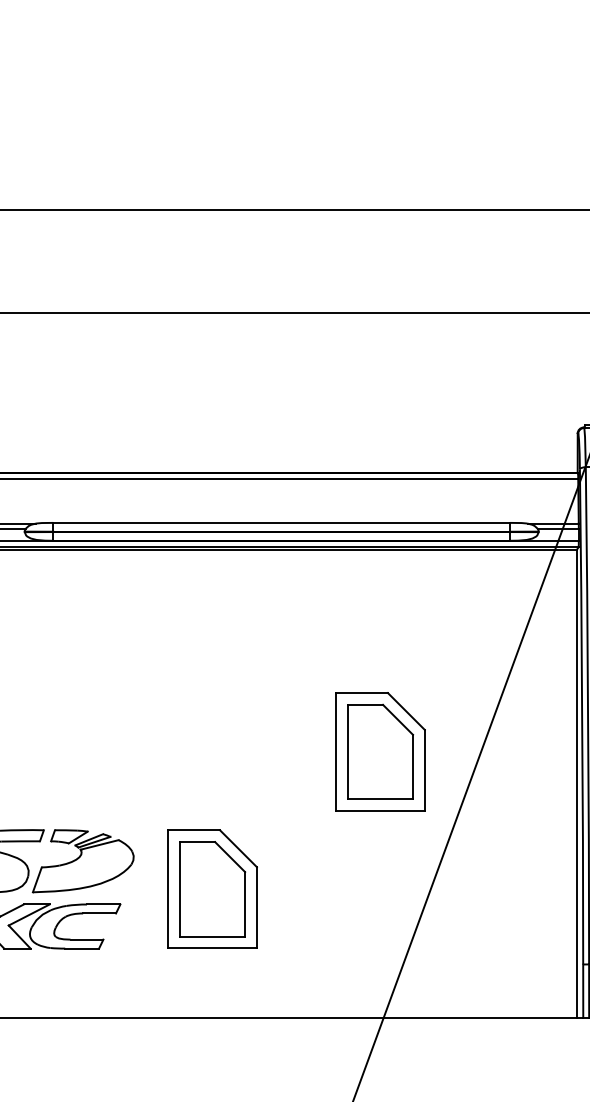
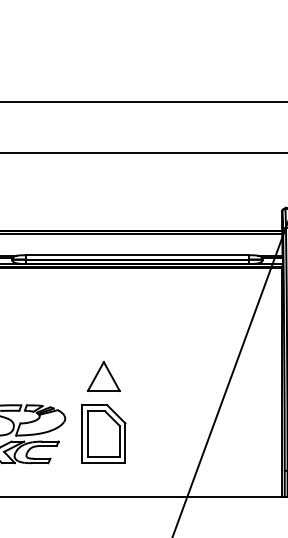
part: (379, 750) -> (185, 366), removed
part: (212, 771) -> (103, 376), added

